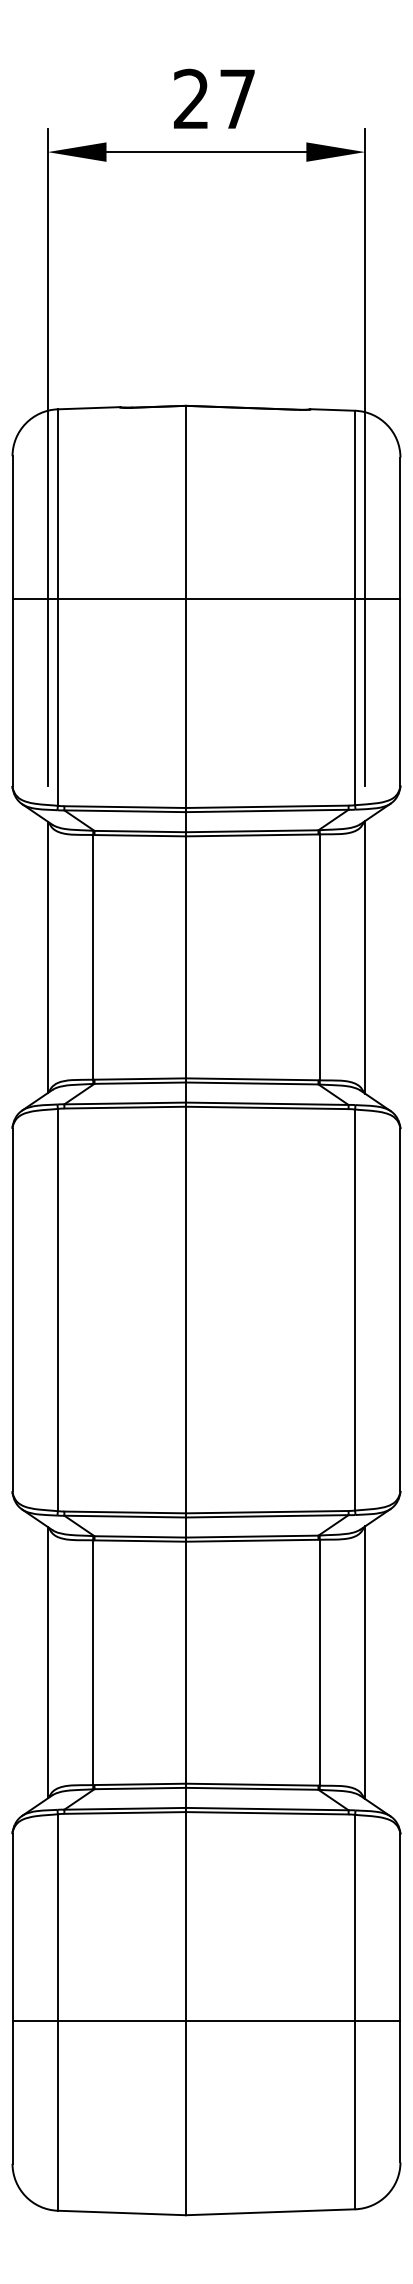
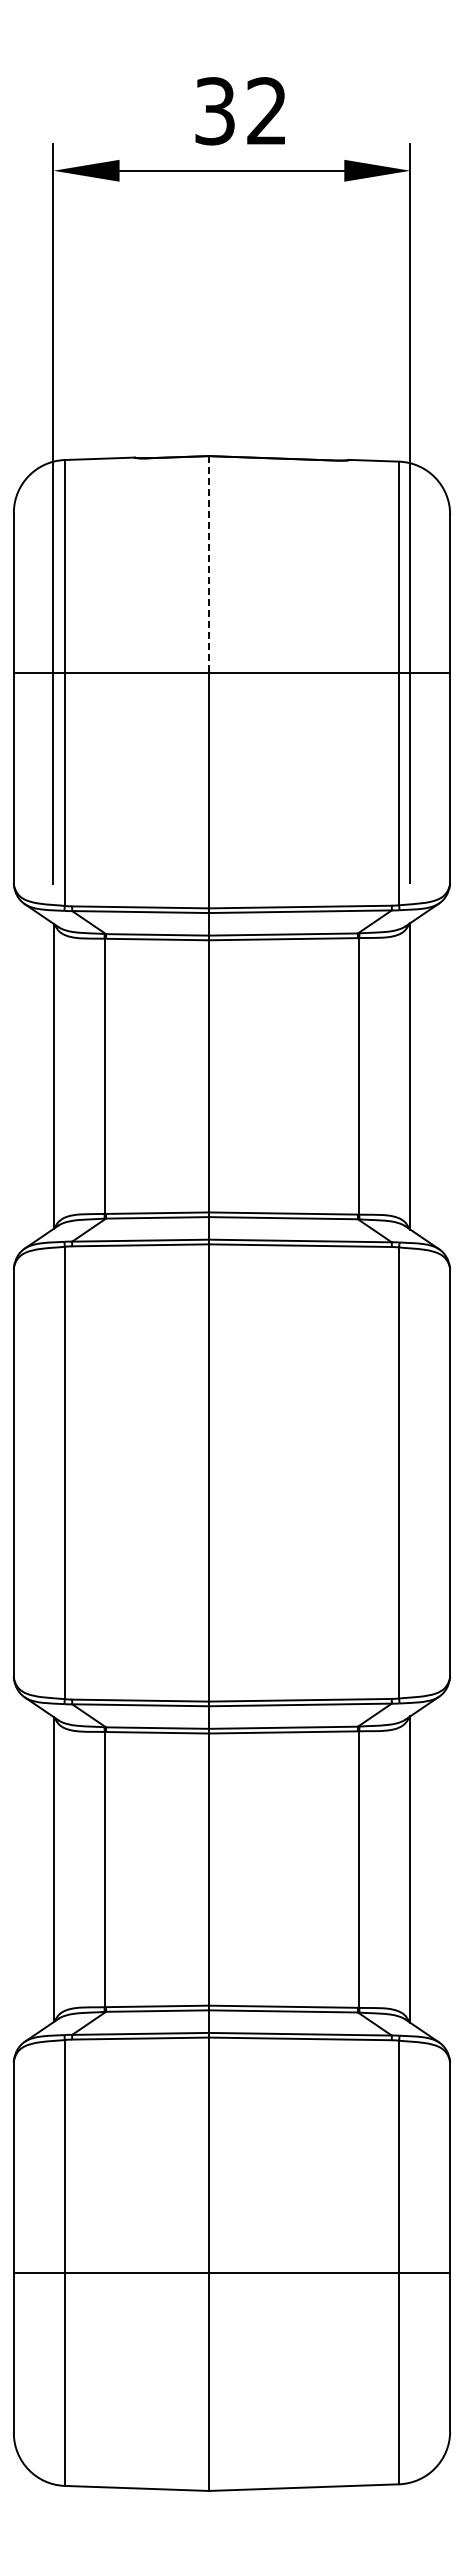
text: (214, 99) -> (240, 111), 27 -> 32
line: (185, 502) -> (208, 564), solid -> dashed

